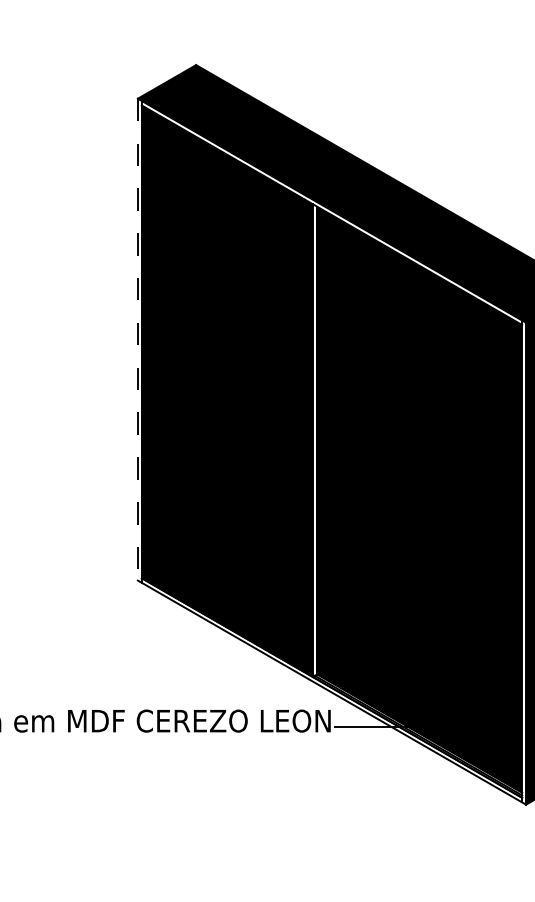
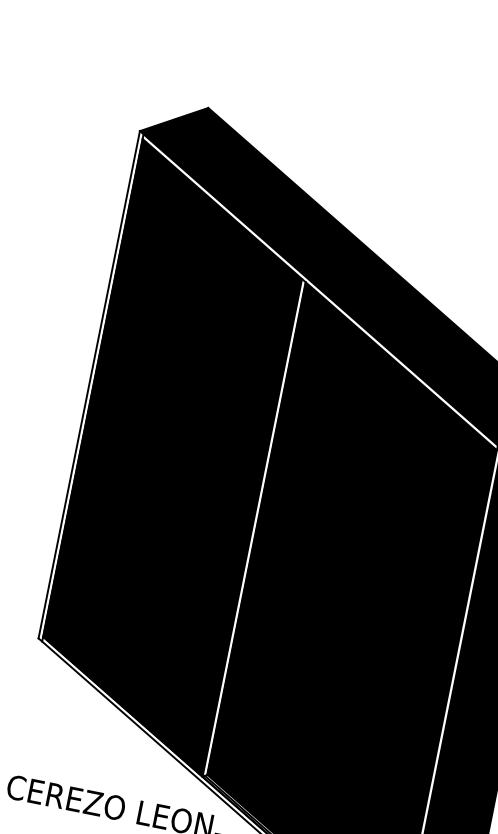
line: (137, 339) -> (88, 384), dashed -> solid

